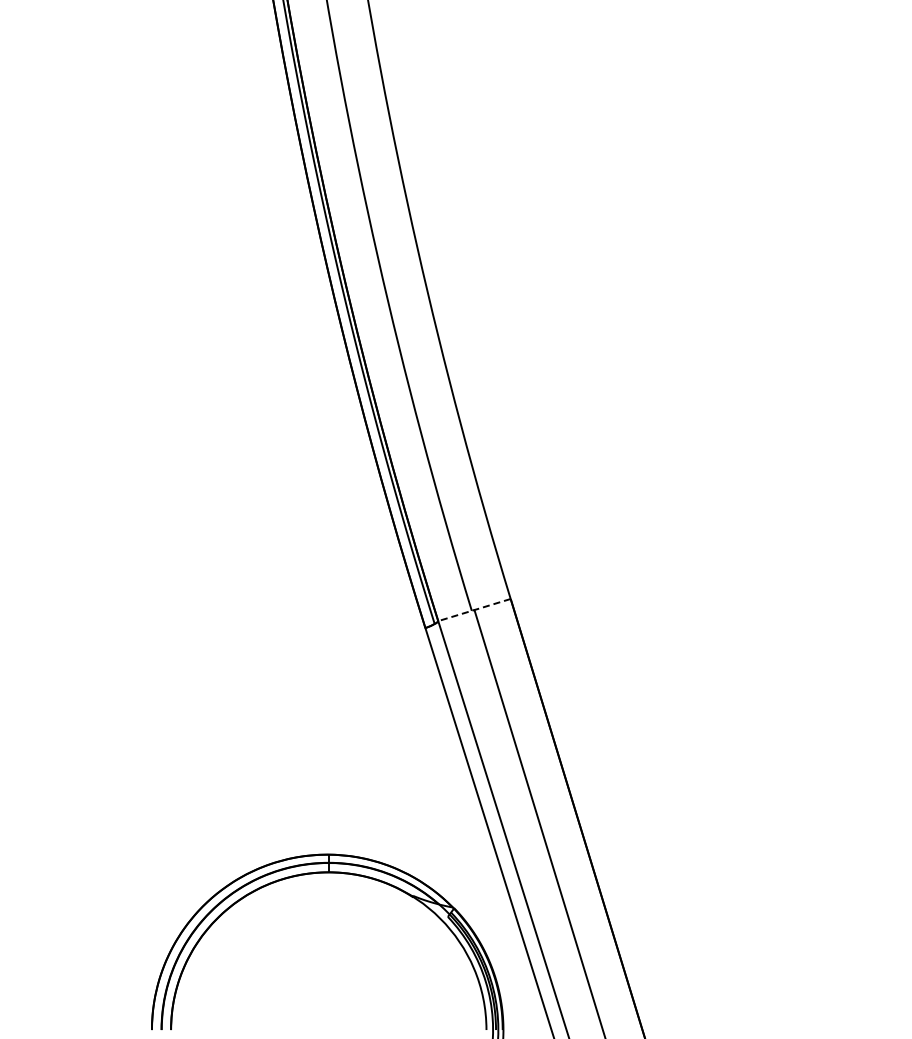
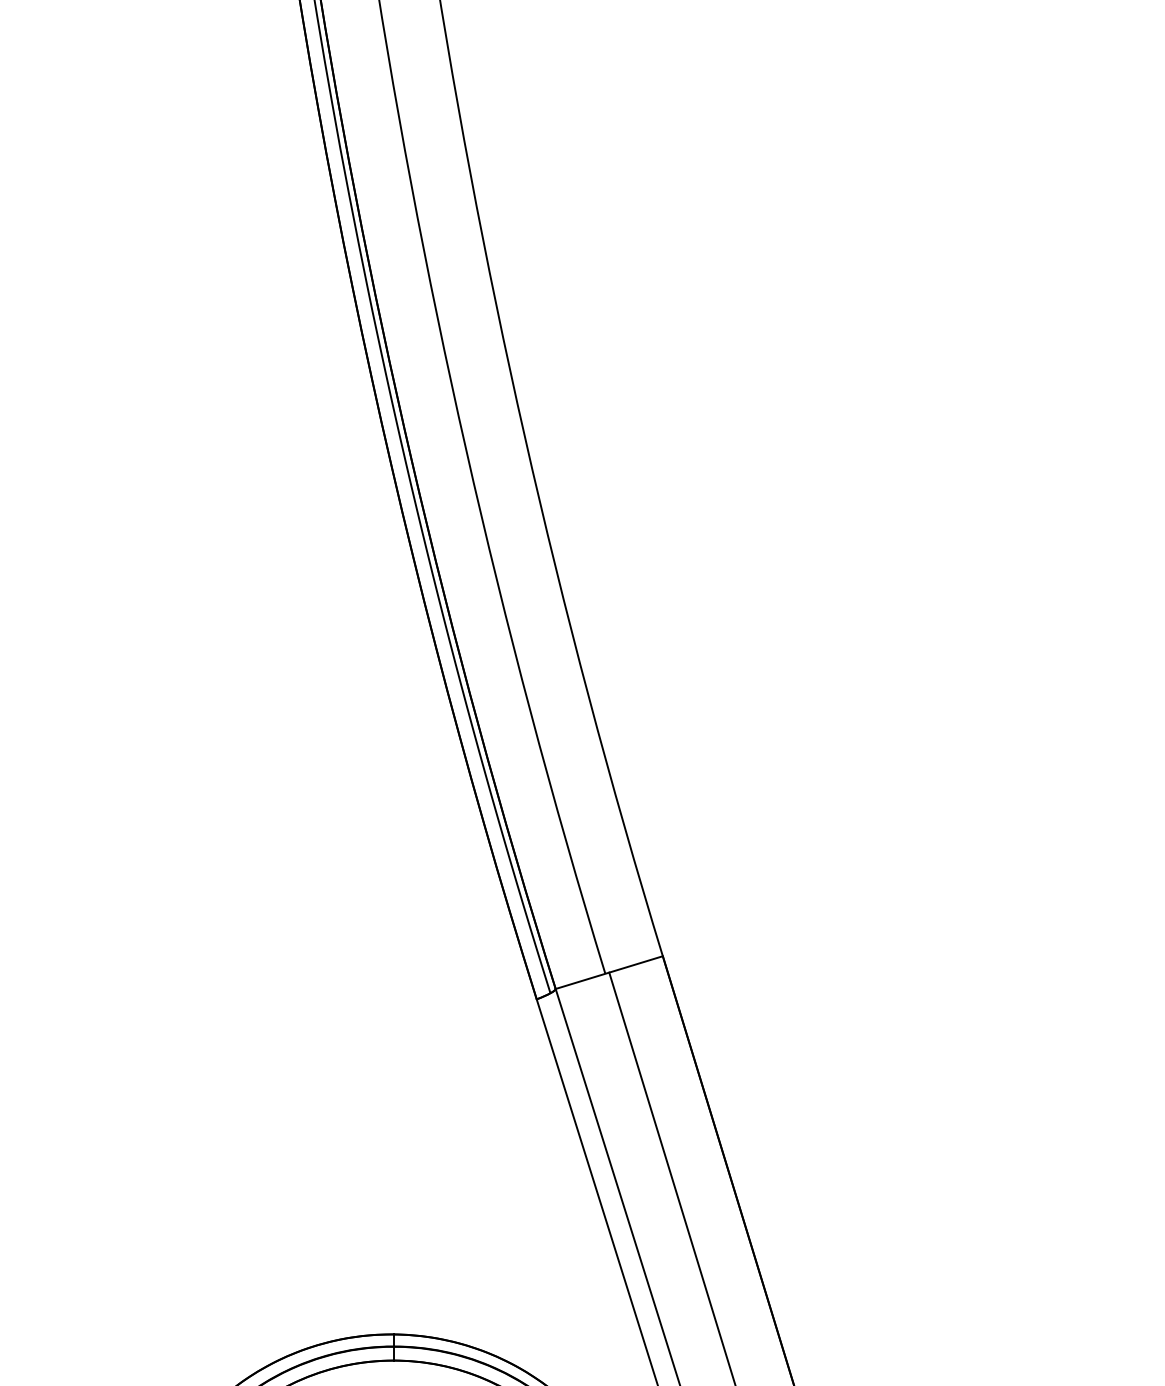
line: (474, 610) -> (609, 973), dashed -> solid

